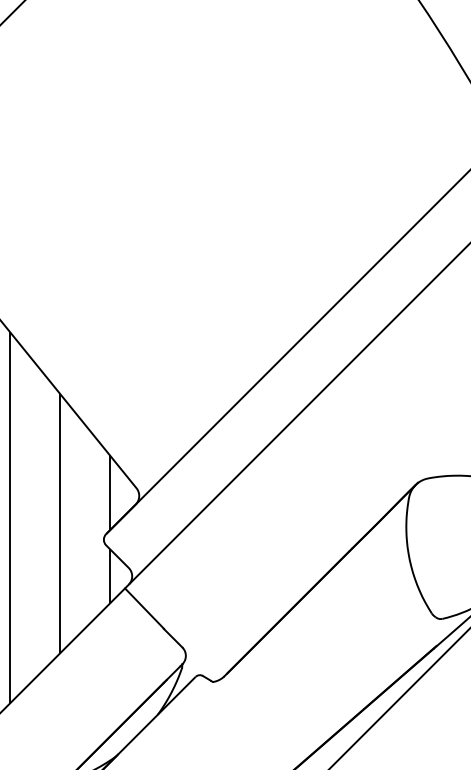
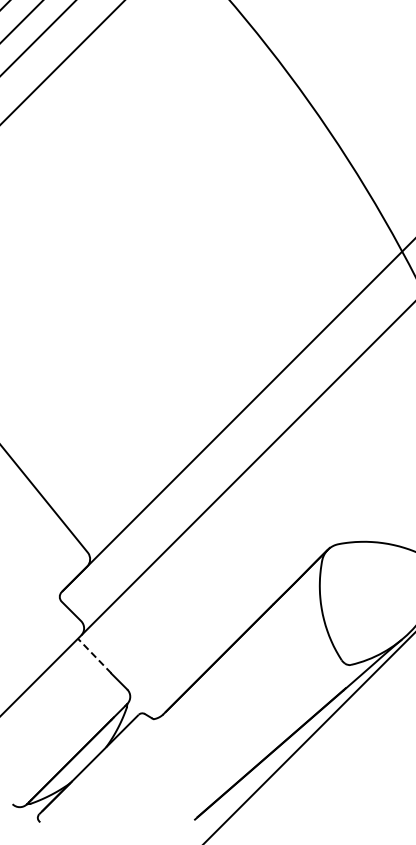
hatch: (84, 523) -> (43, 582), removed
line: (144, 607) -> (94, 655), solid -> dashed

